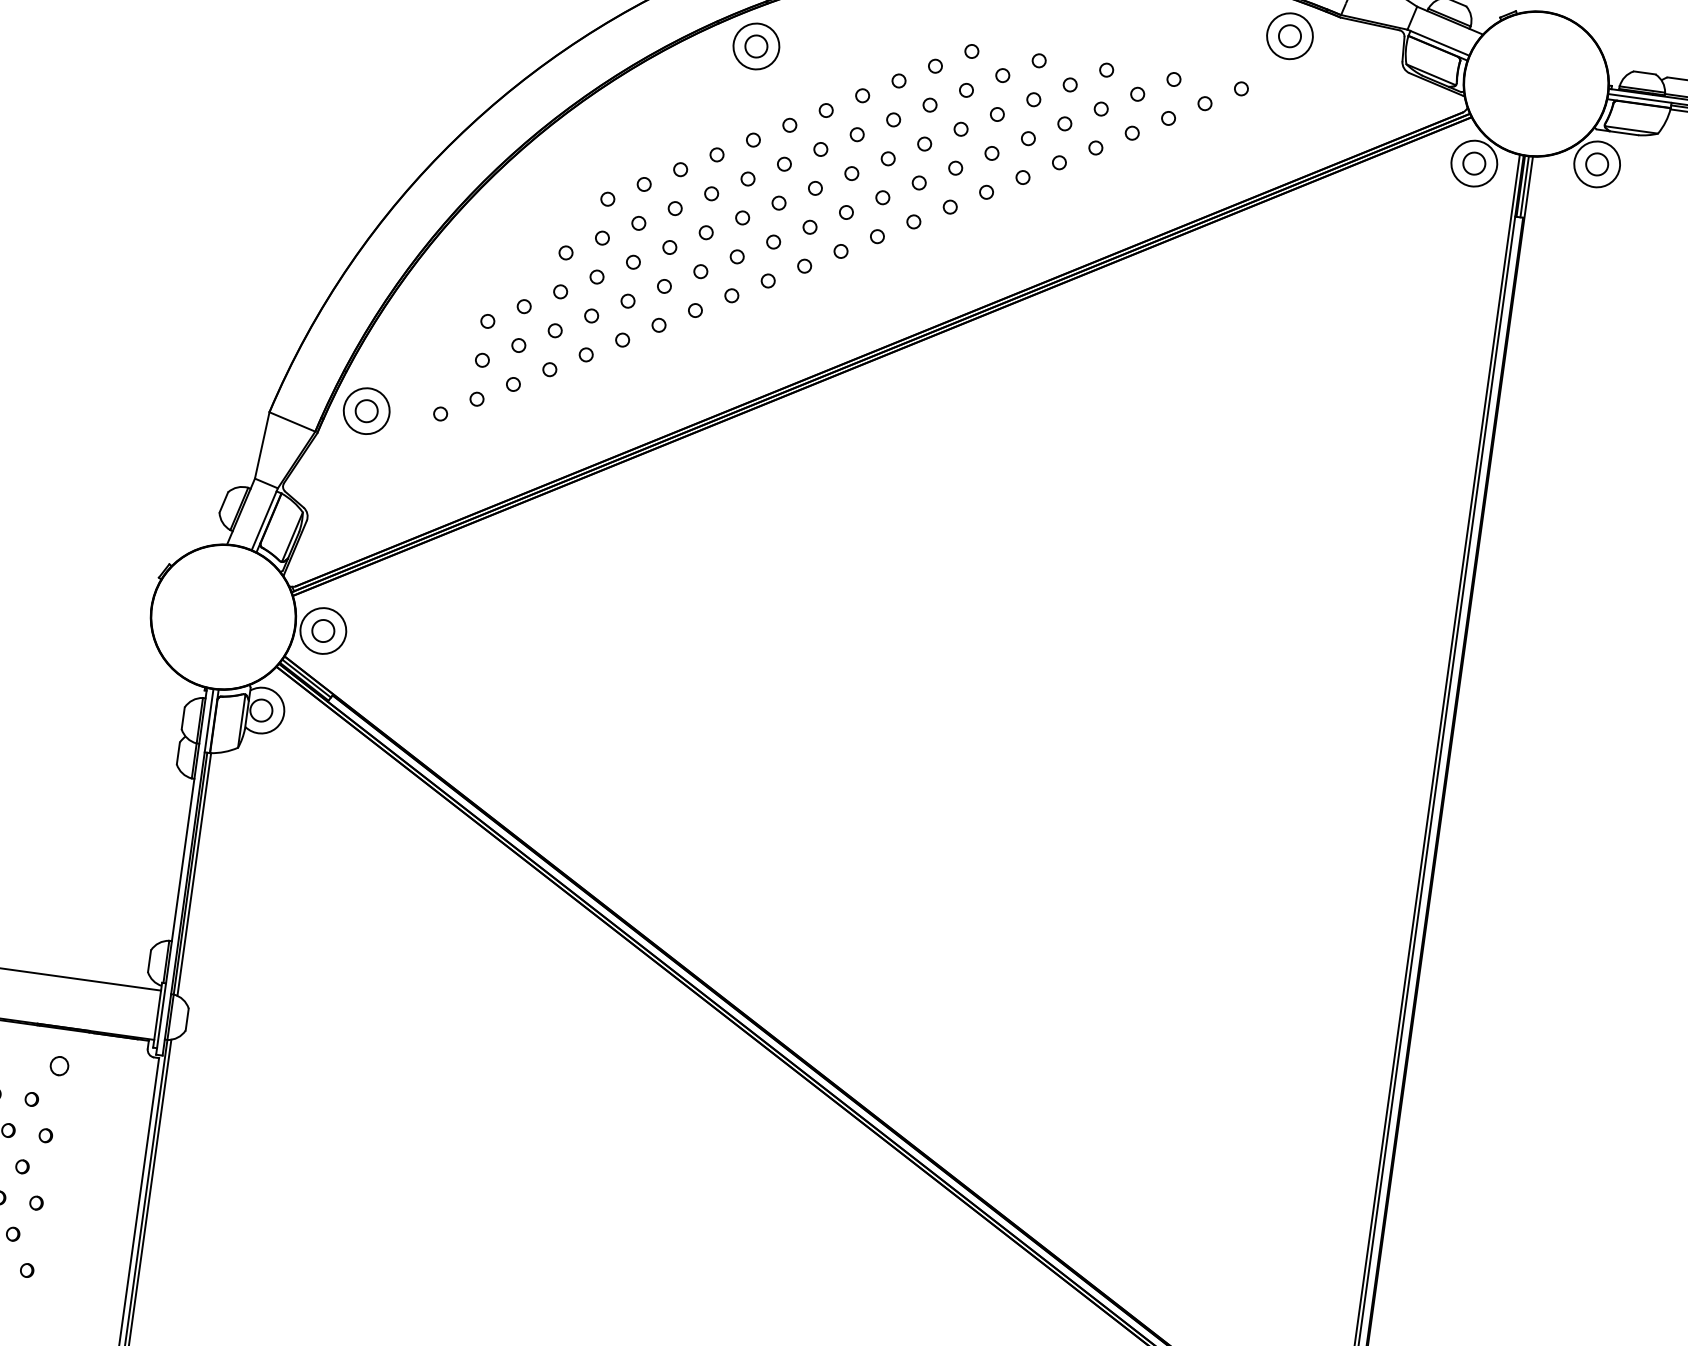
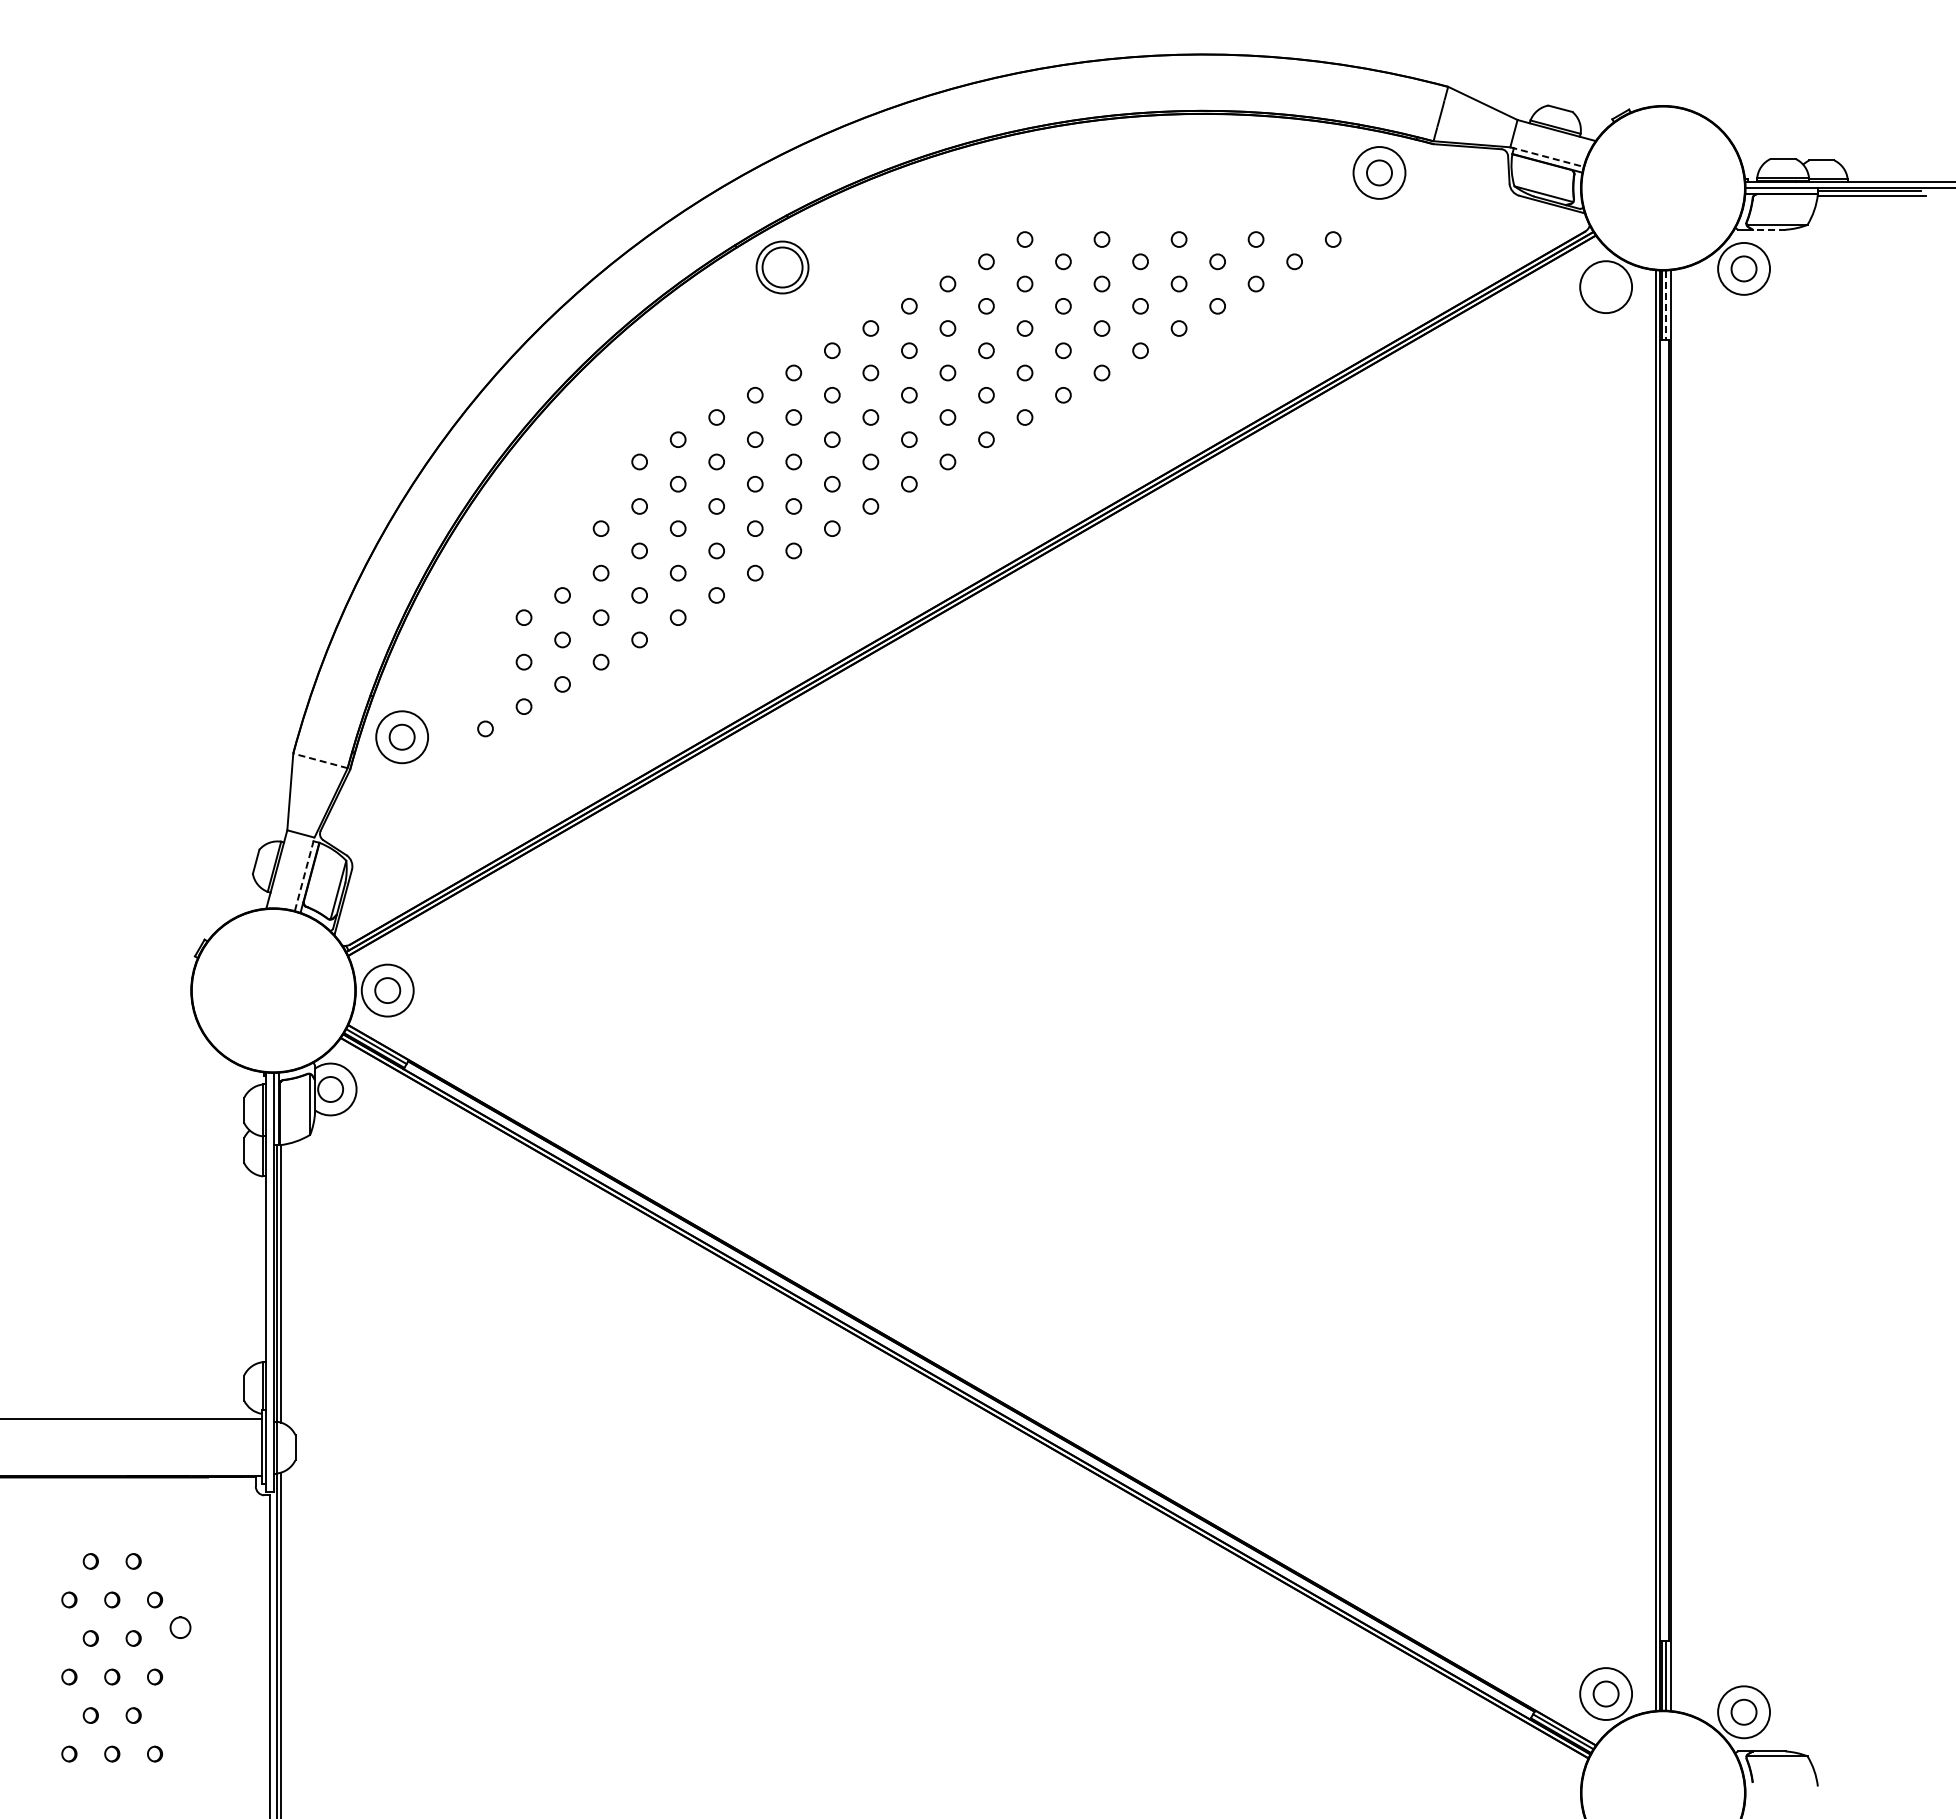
line: (1438, 43) -> (1547, 157), solid -> dashed
circle: (756, 46) -> (782, 267), size x1.6
line: (1623, 132) -> (1768, 229), solid -> dashed
circle: (1473, 162) -> (1605, 286), removed
line: (1524, 187) -> (1666, 305), solid -> dashed
line: (292, 421) -> (320, 760), solid -> dashed
line: (264, 518) -> (304, 873), solid -> dashed
part: (59, 1065) -> (180, 1627), moved

